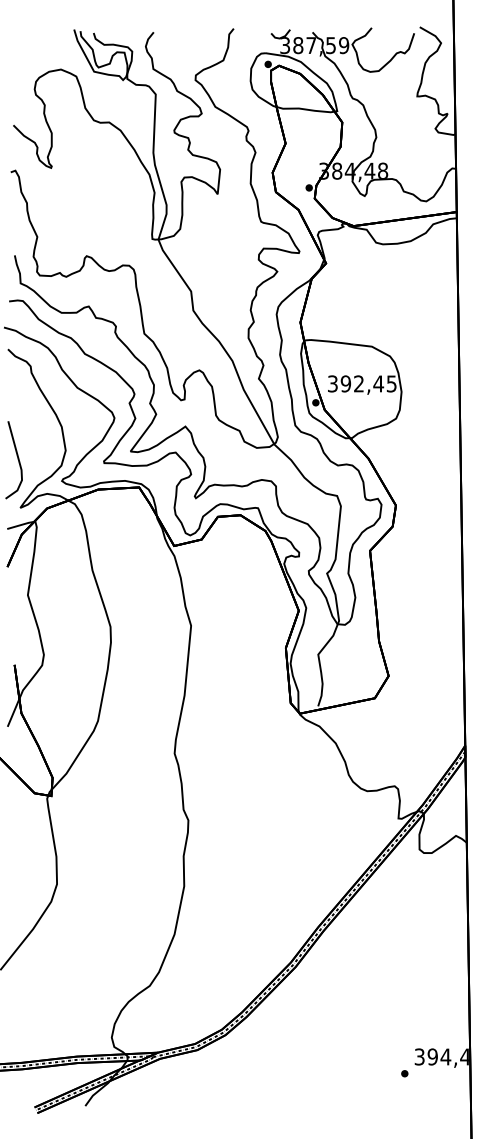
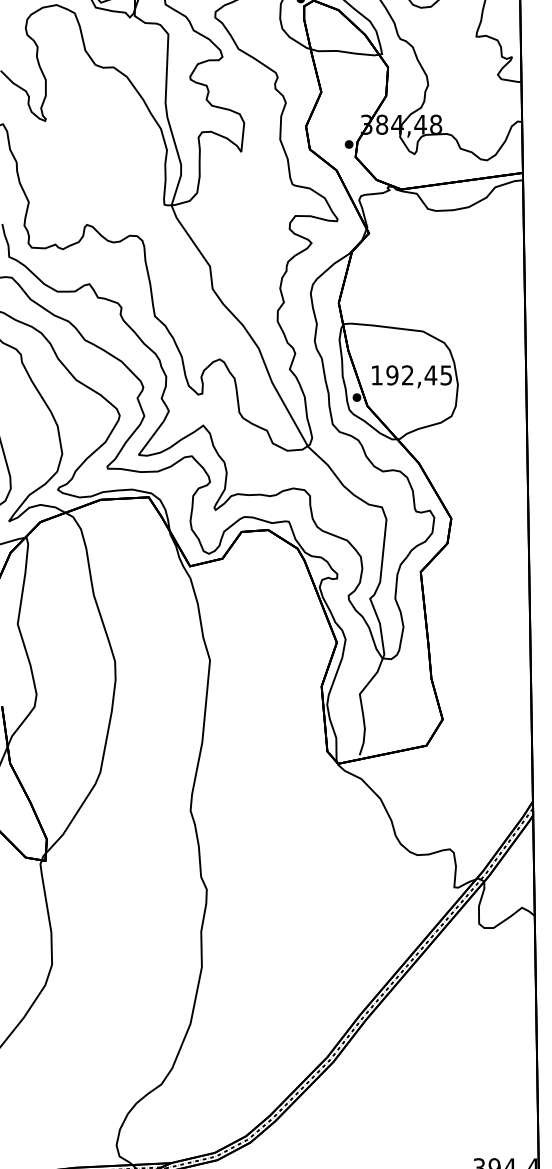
text: (332, 383) -> (376, 374), 392,45 -> 192,45

